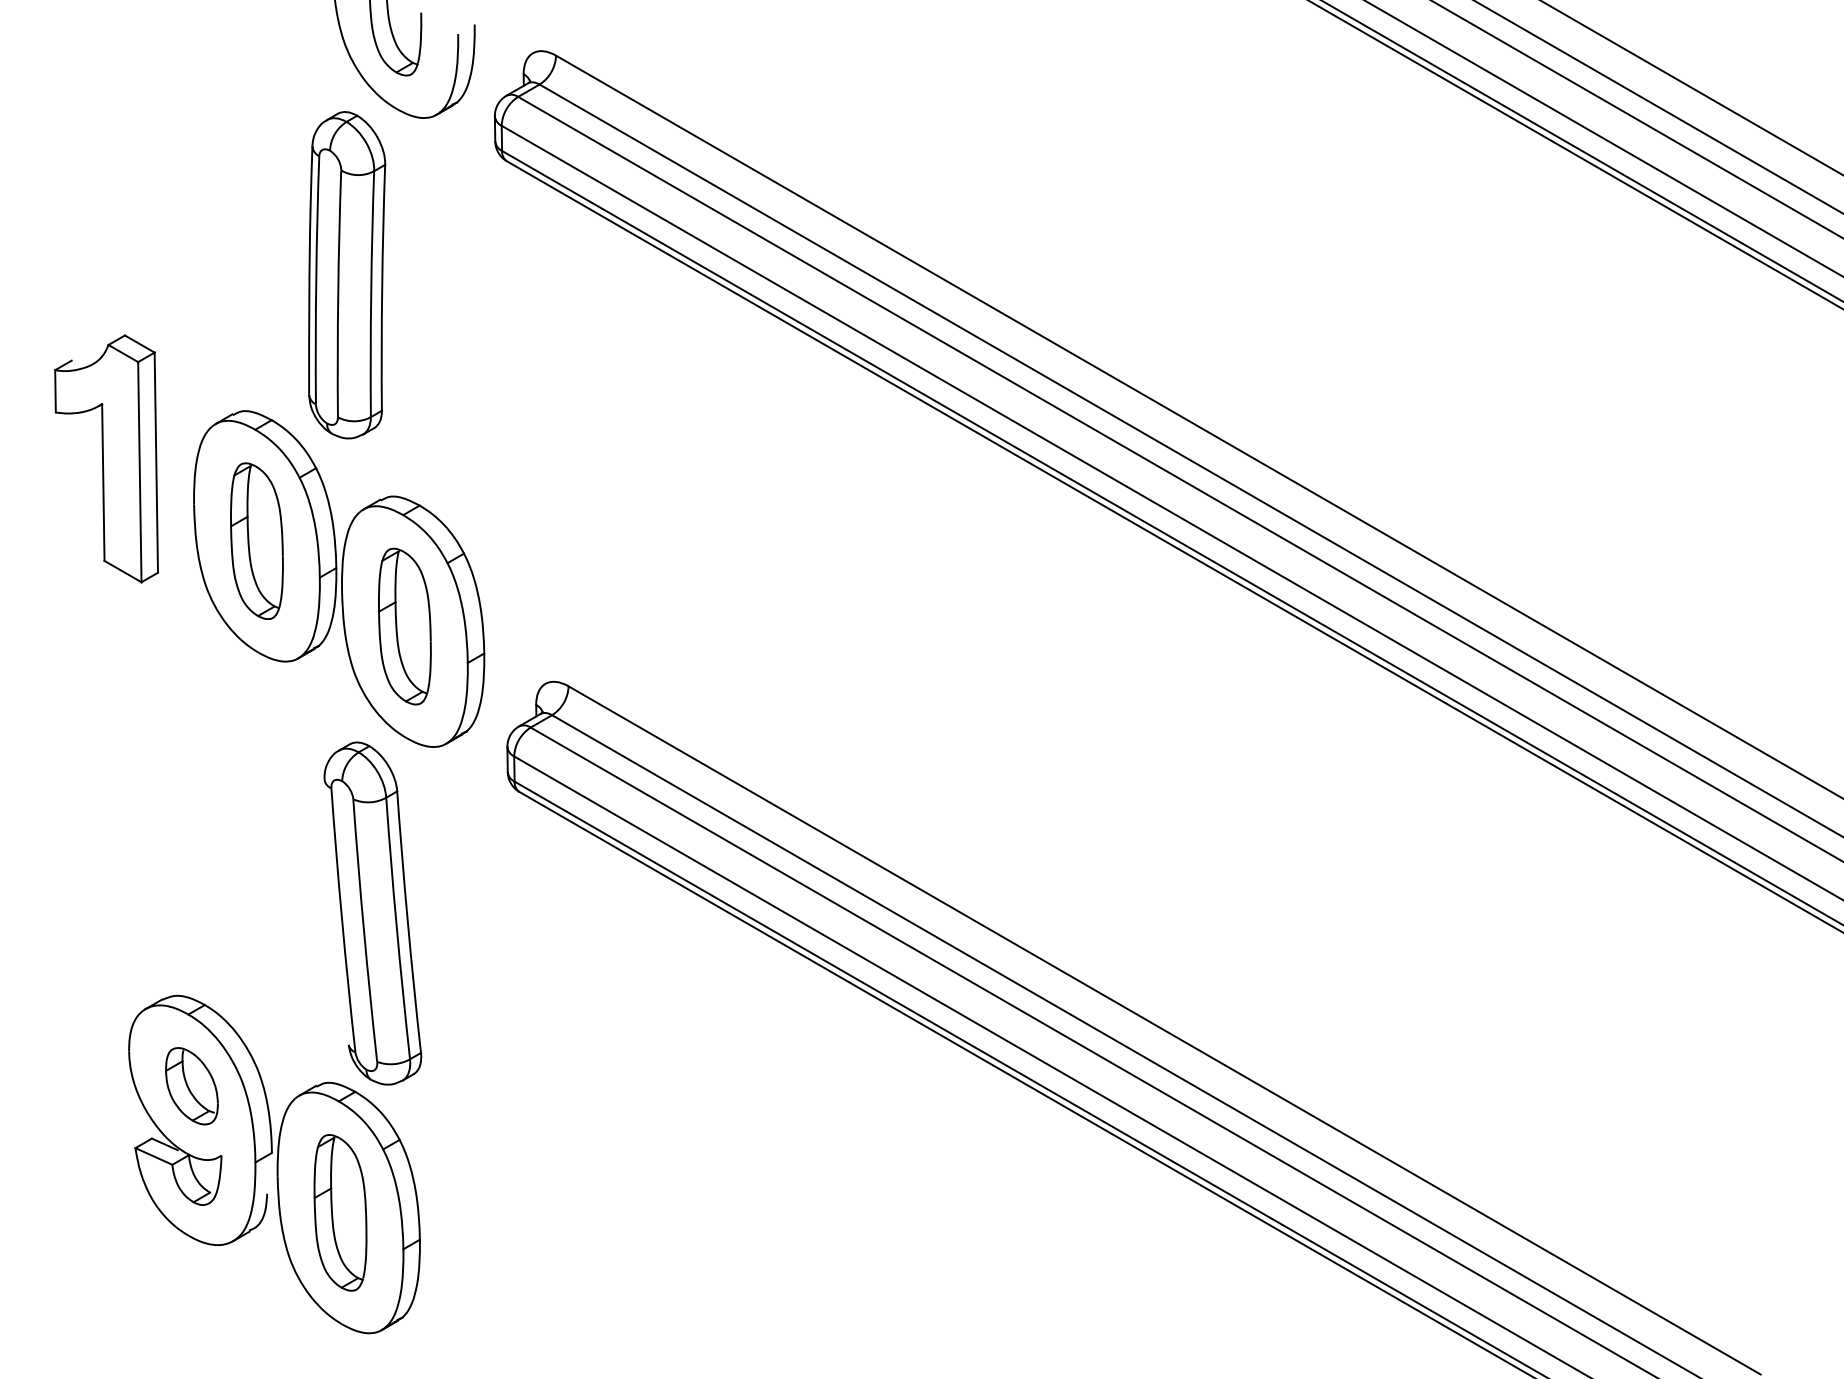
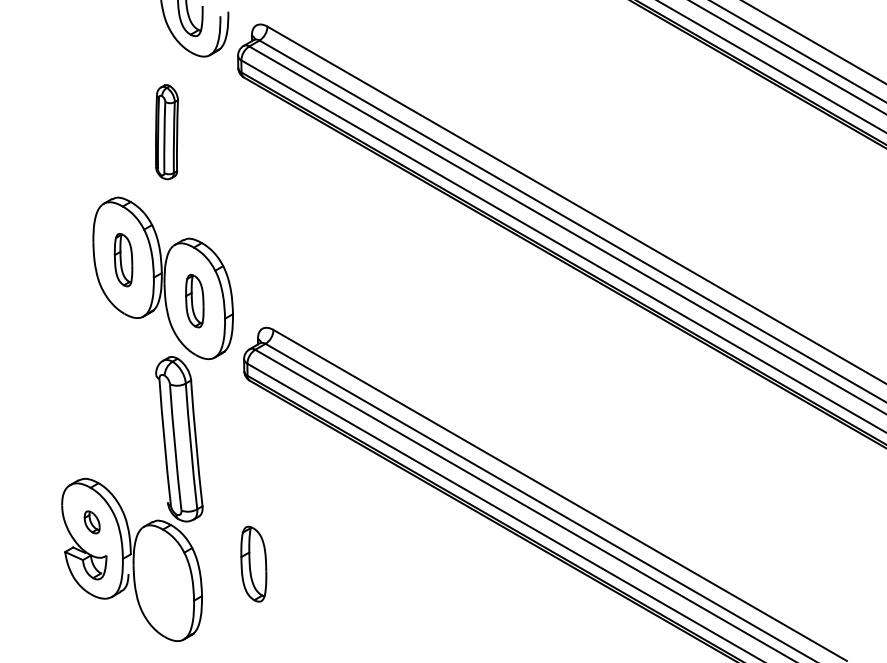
part: (346, 273) -> (166, 131), size x0.6
part: (106, 458) -> (51, 220), removed
part: (256, 539) -> (123, 259), size x0.7
part: (404, 625) -> (194, 300), size x0.7
part: (190, 1086) -> (91, 522), size x0.6
part: (339, 1211) -> (253, 563), moved

